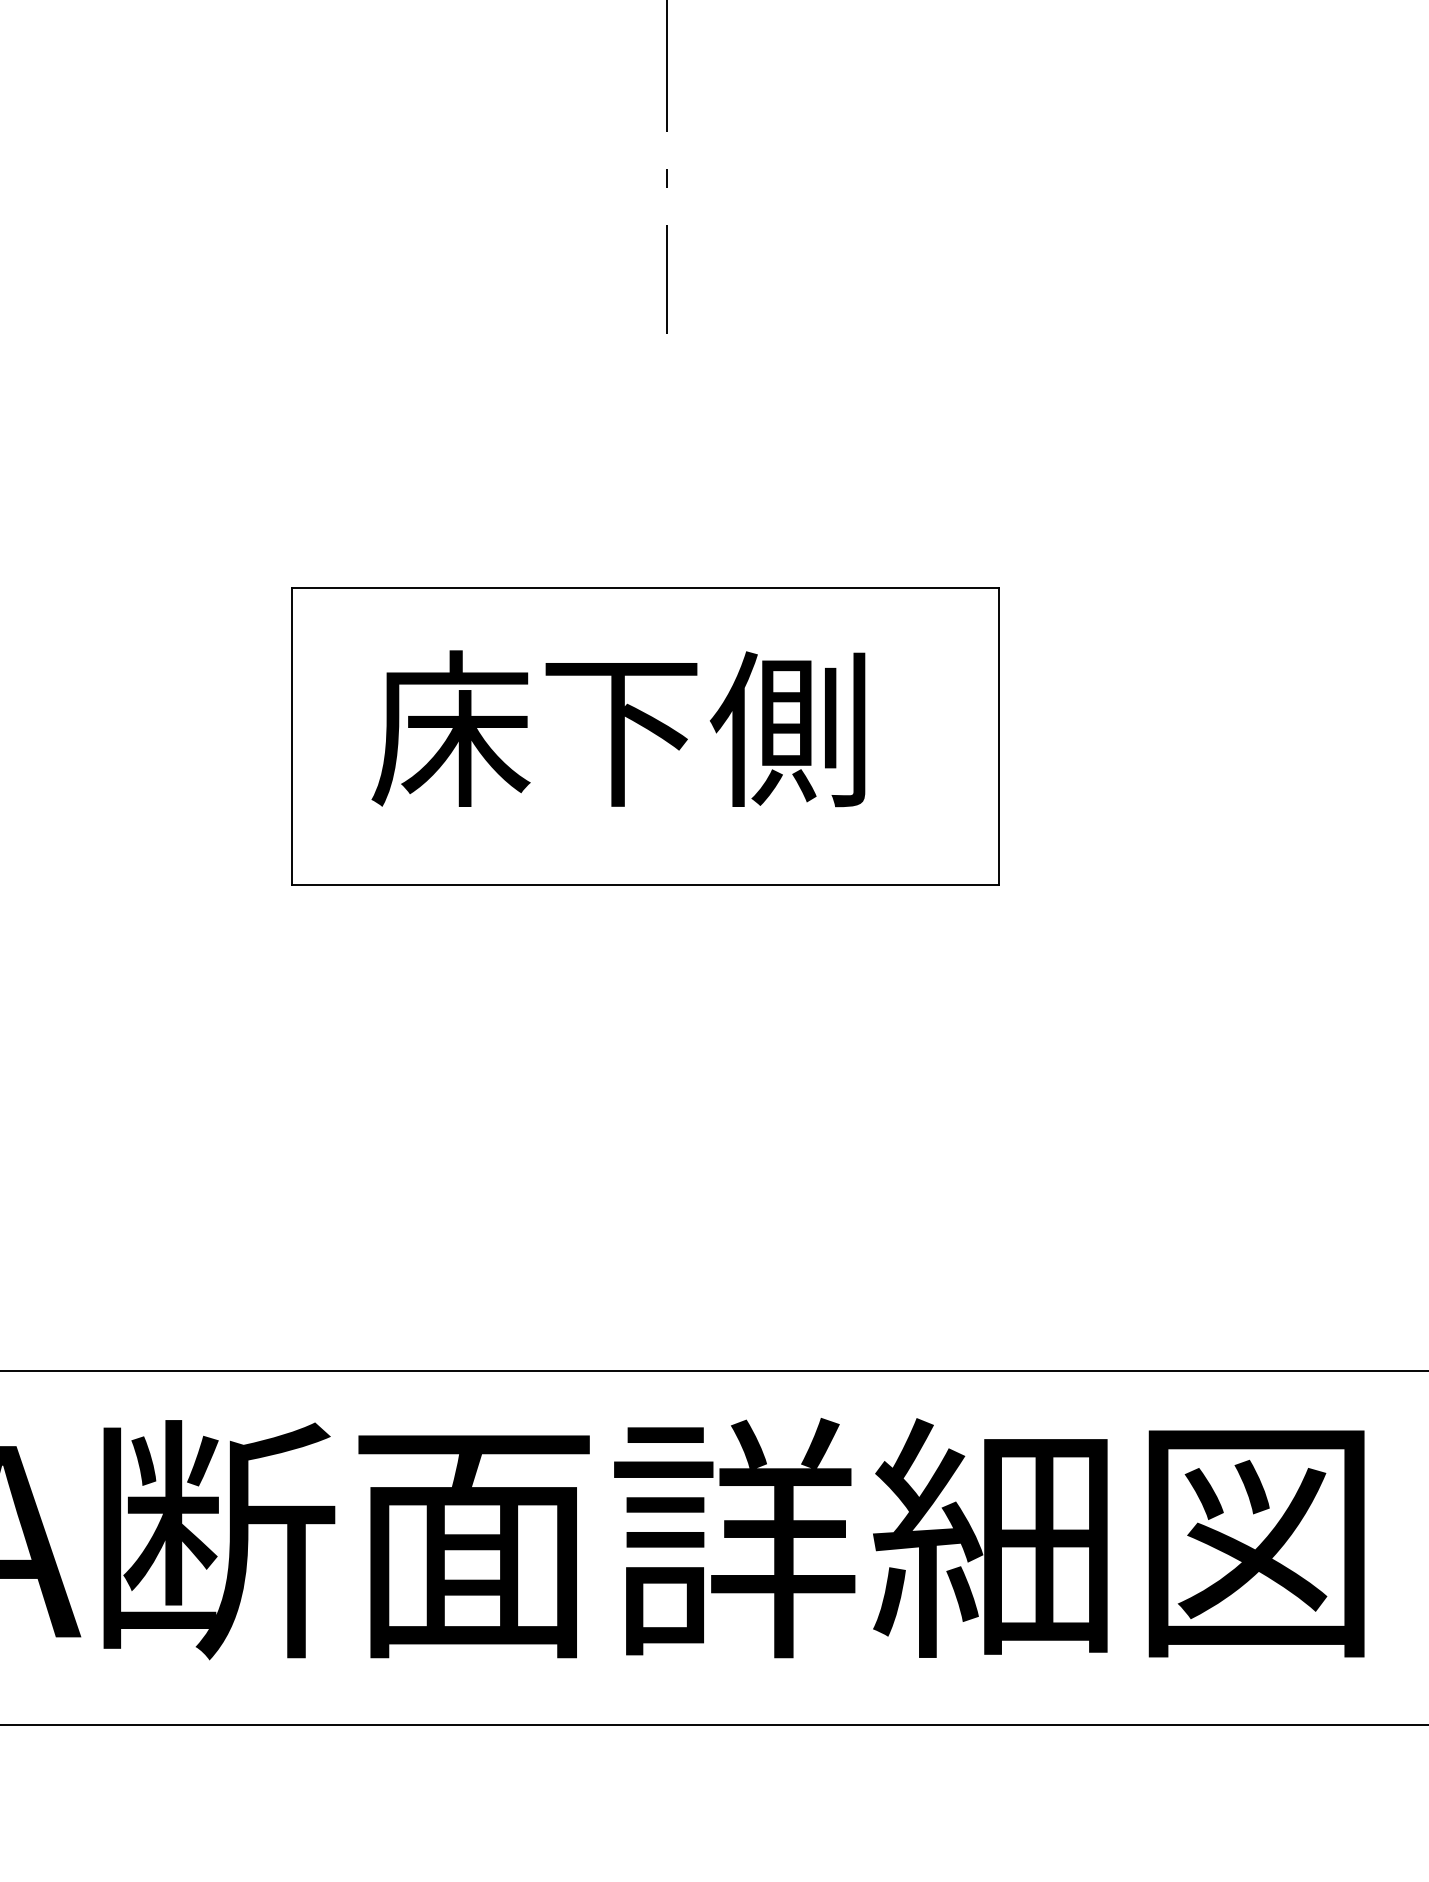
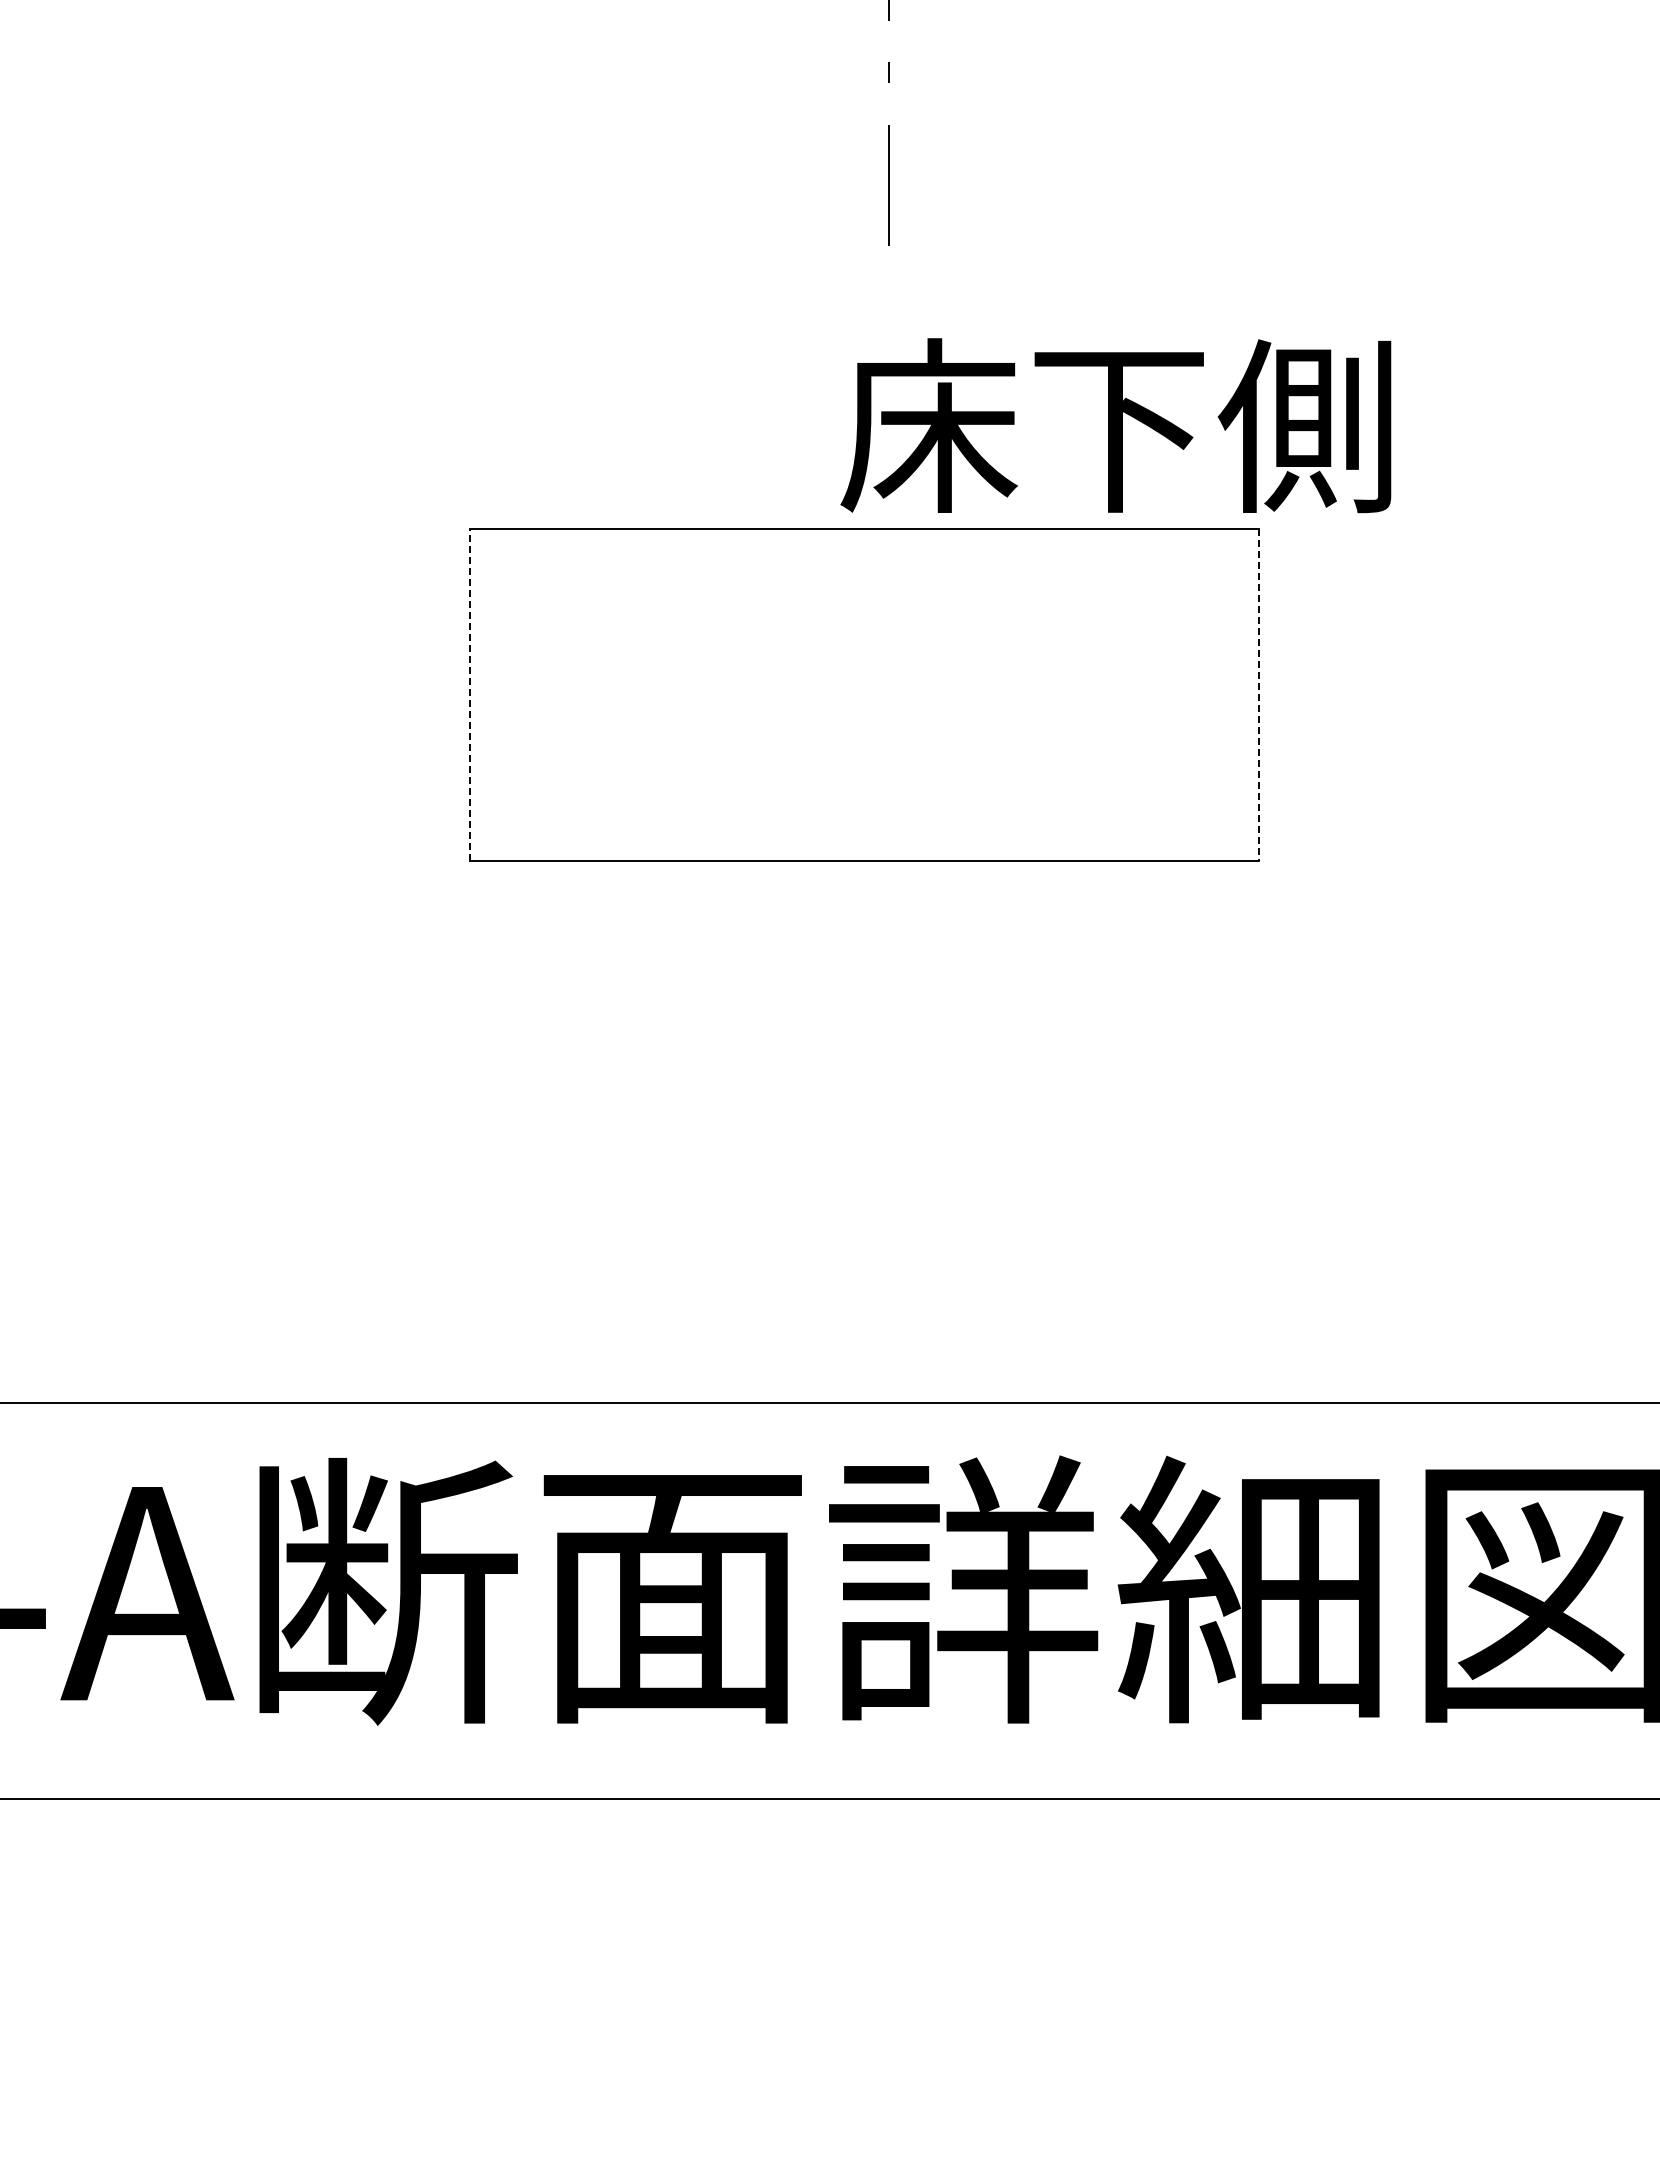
text: (618, 728) -> (1115, 425), moved
line: (291, 736) -> (469, 695), solid -> dashed
line: (999, 736) -> (1258, 695), solid -> dashed

